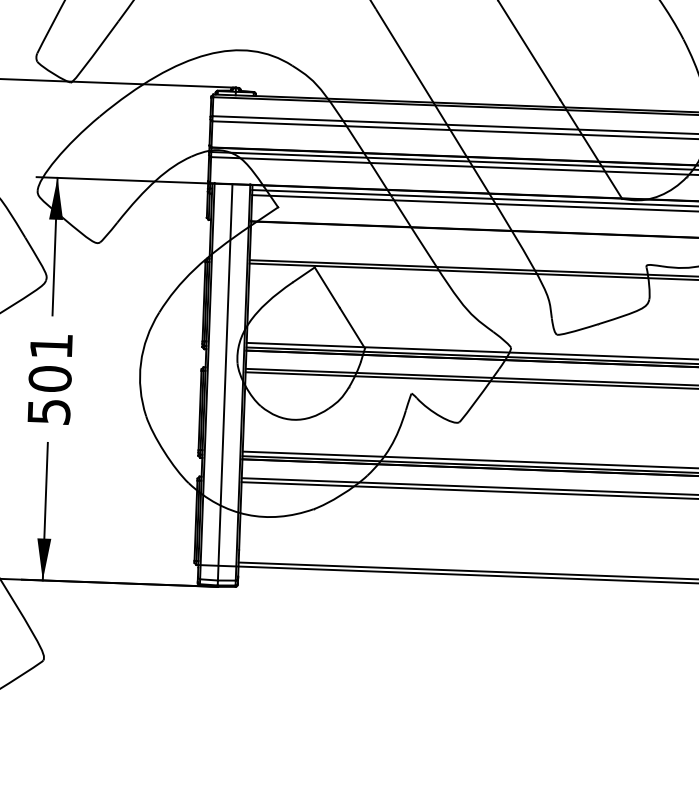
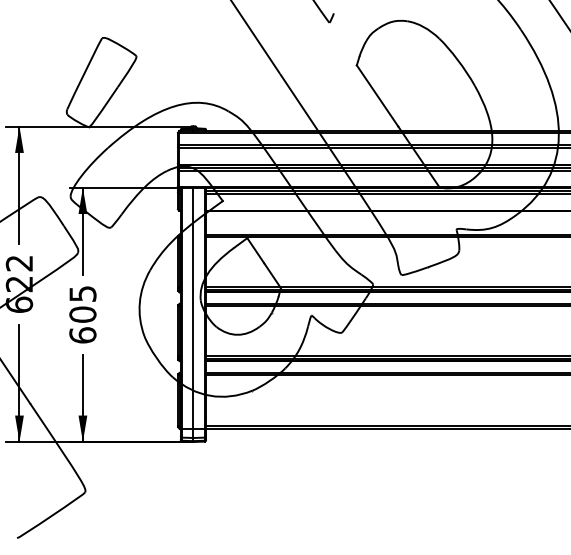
text: (49, 378) -> (82, 314), 501 -> 605

